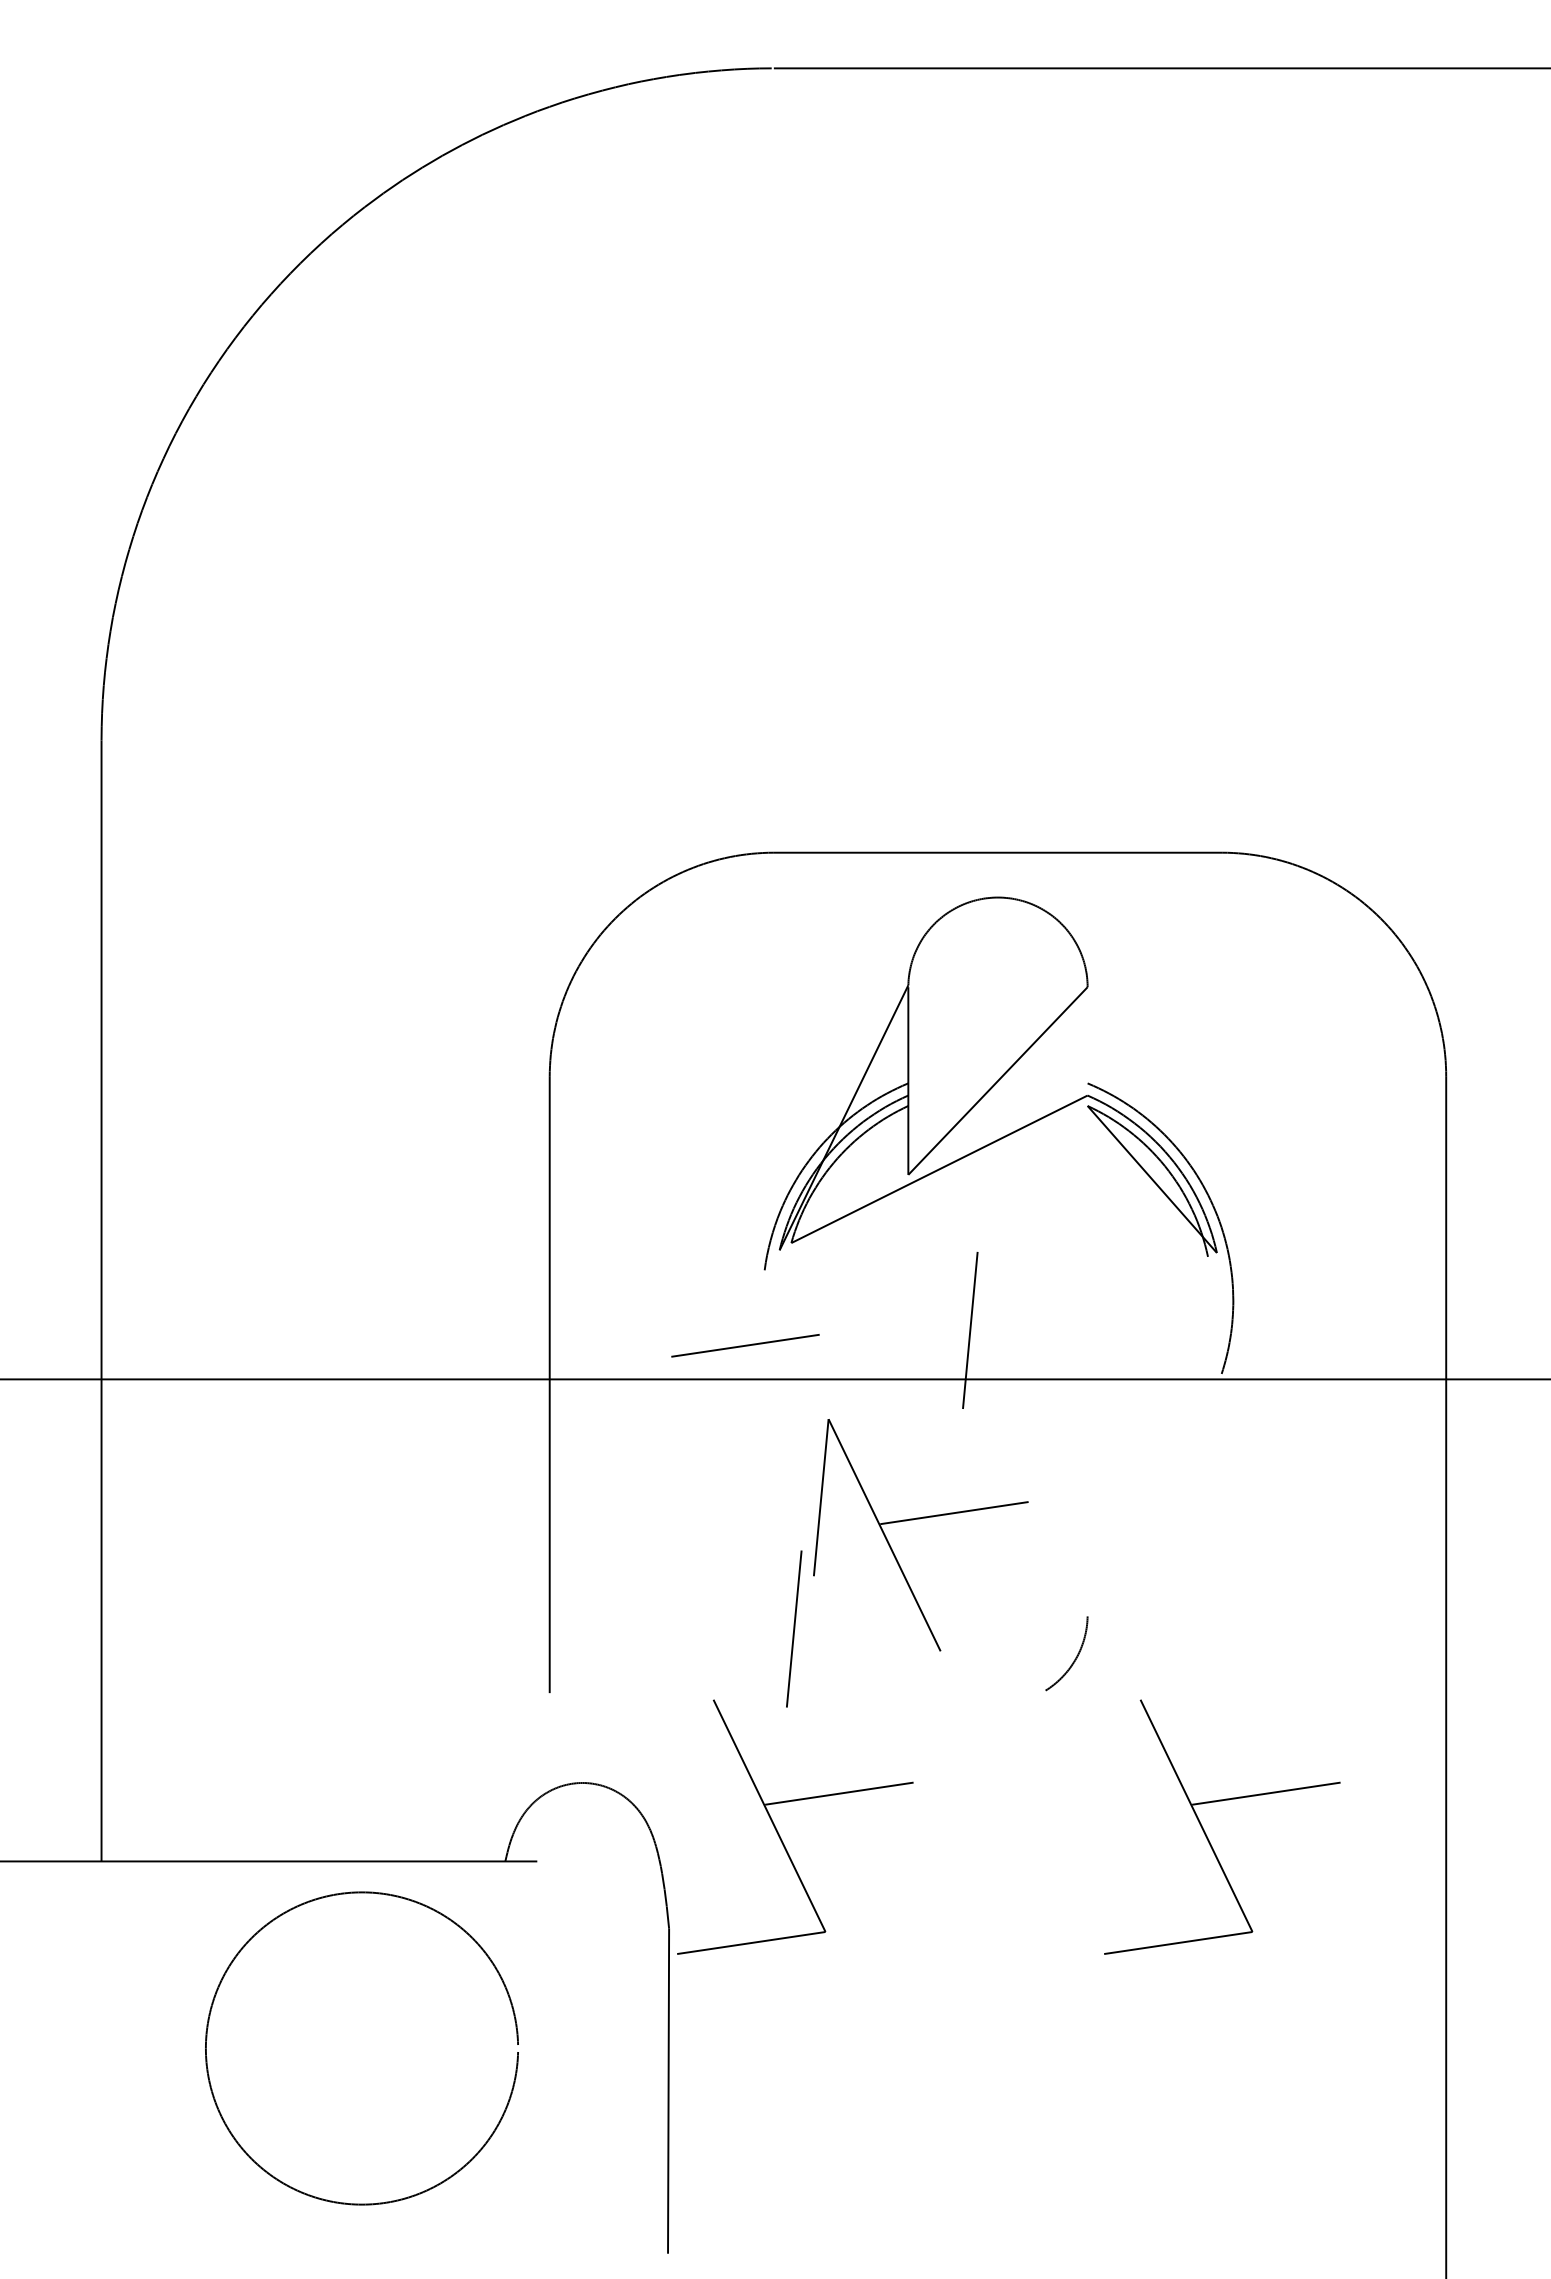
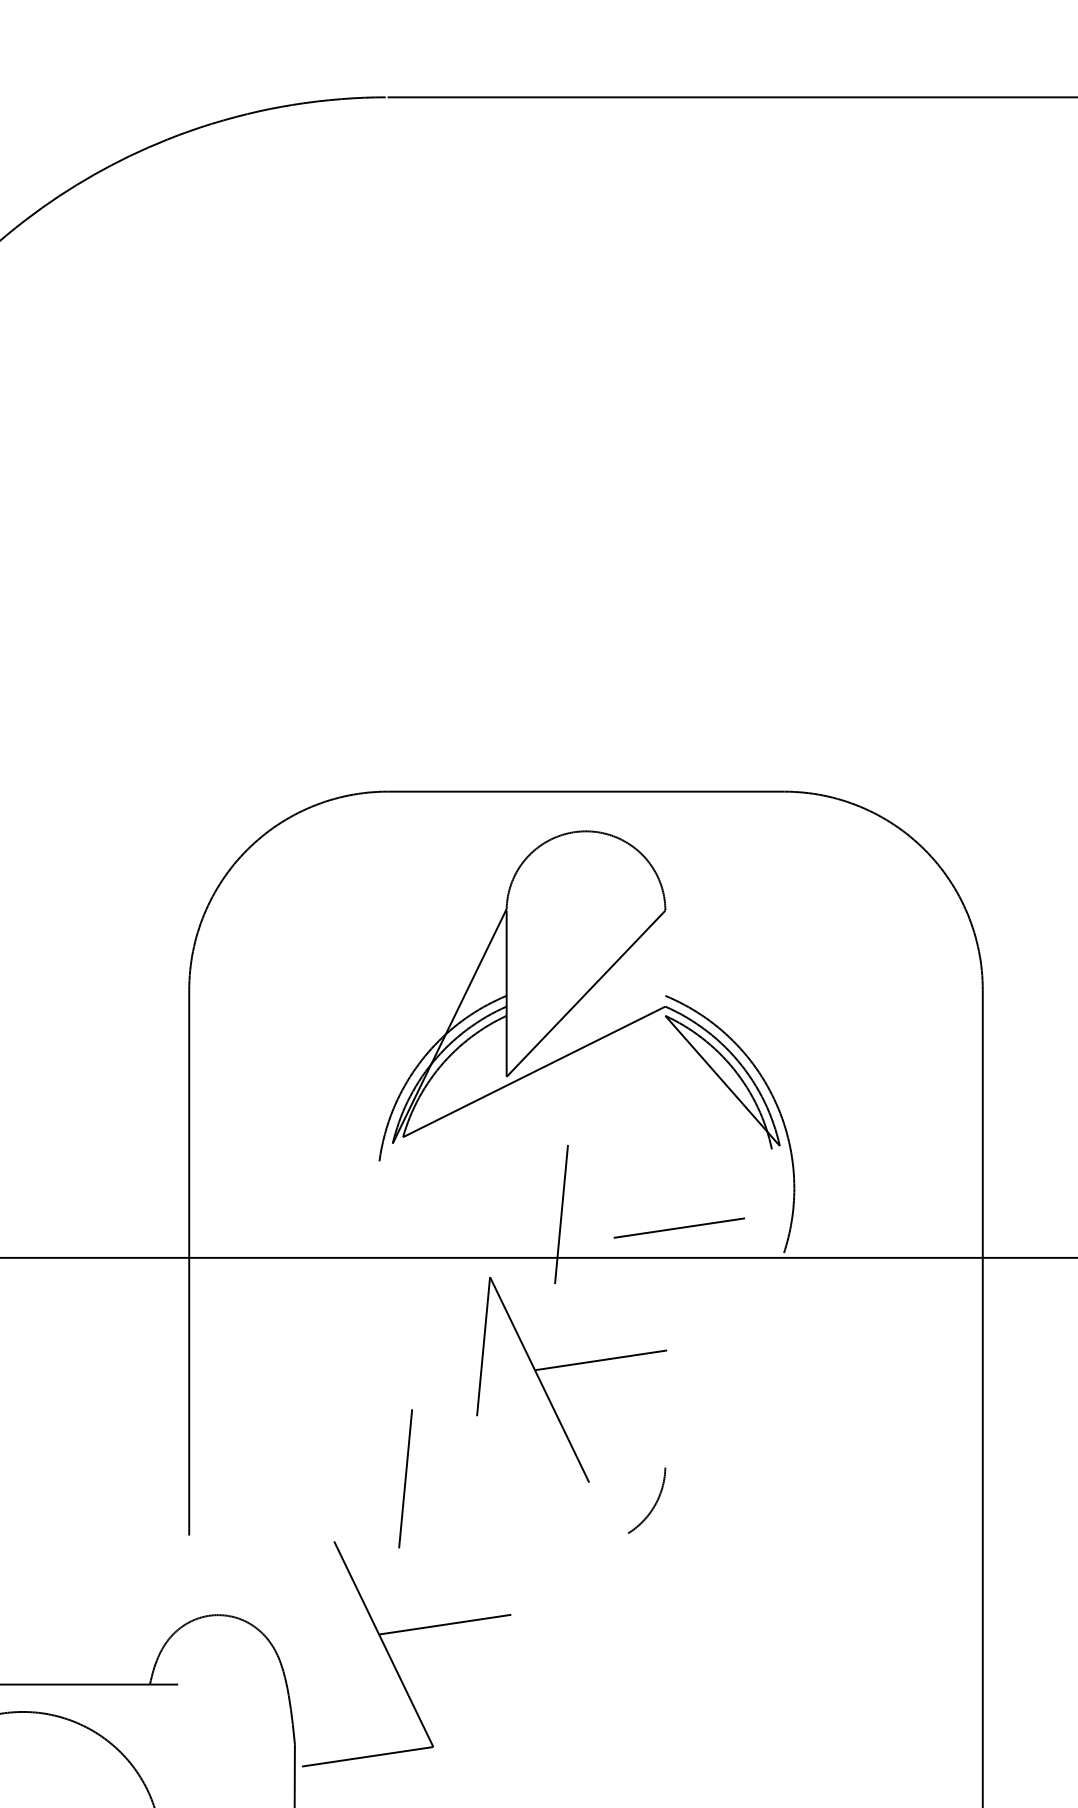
line: (745, 1345) -> (679, 1227), moved
part: (920, 1519) -> (571, 1365), moved
part: (1206, 1833) -> (770, 1659), removed

